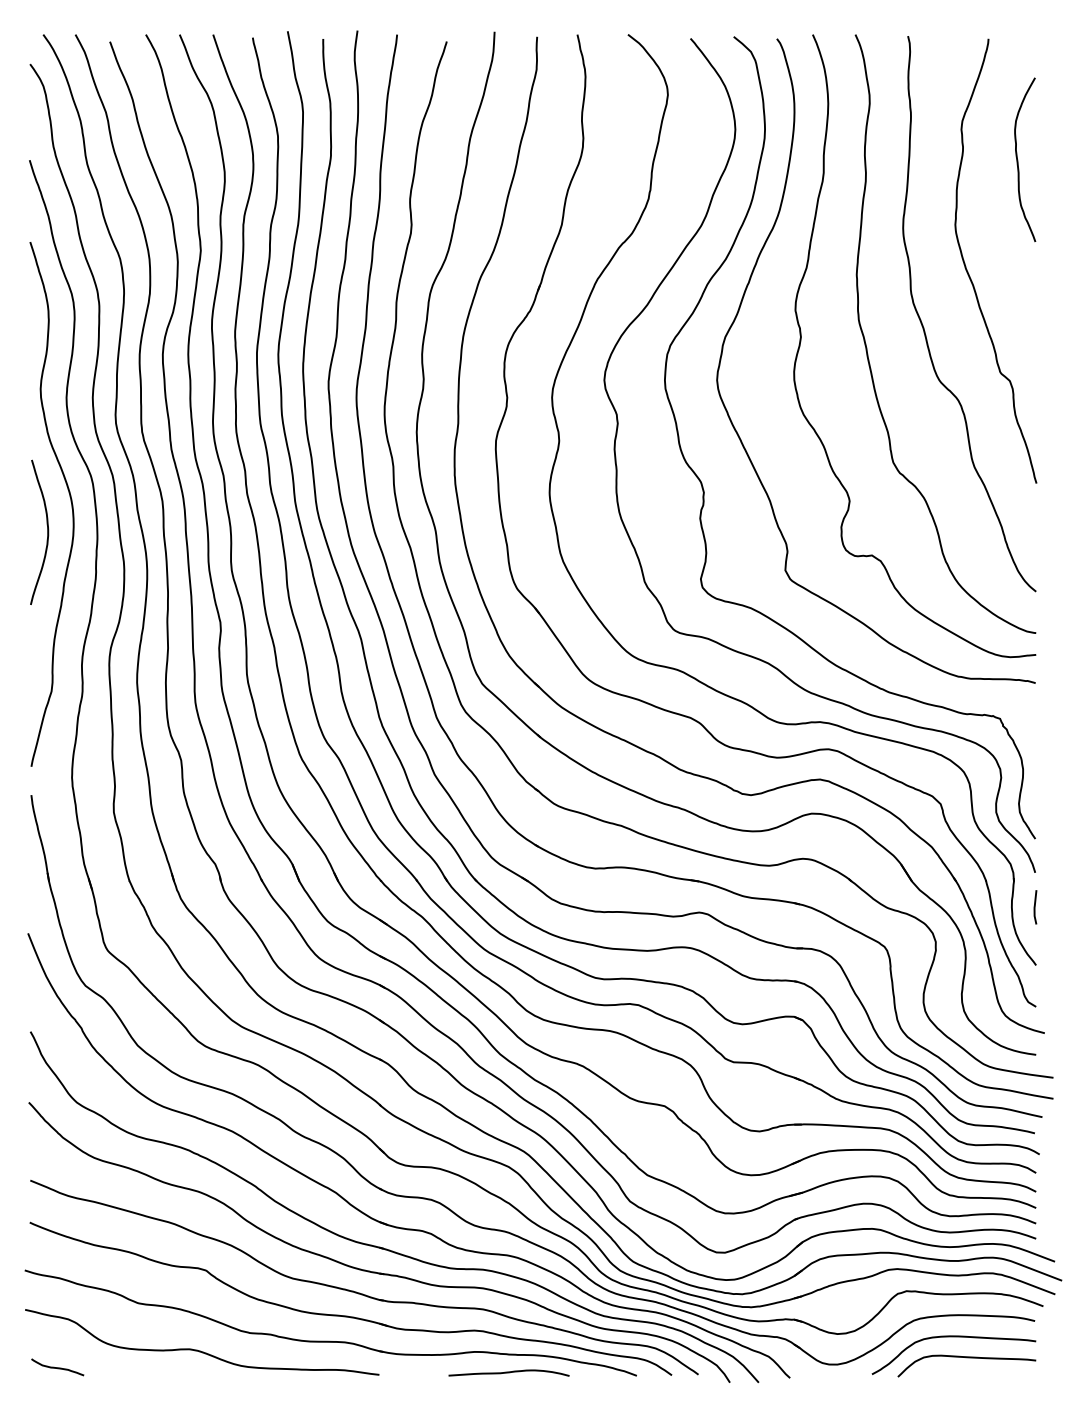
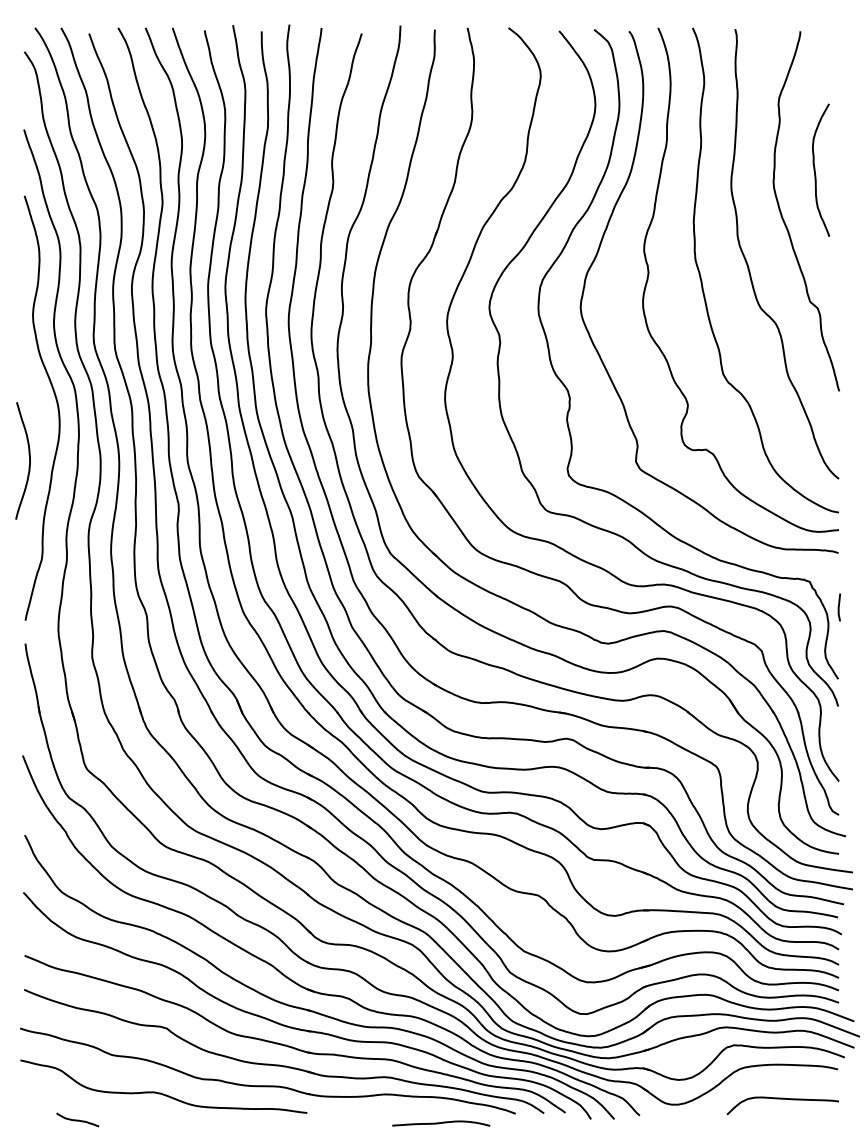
curve: (1018, 158) -> (815, 169), moved
curve: (47, 531) -> (29, 460), moved
line: (1034, 907) -> (838, 607), moved
curve: (954, 1337) -> (772, 1082), removed
curve: (57, 1366) -> (77, 1119), moved
curve: (509, 1372) -> (441, 1123), moved

